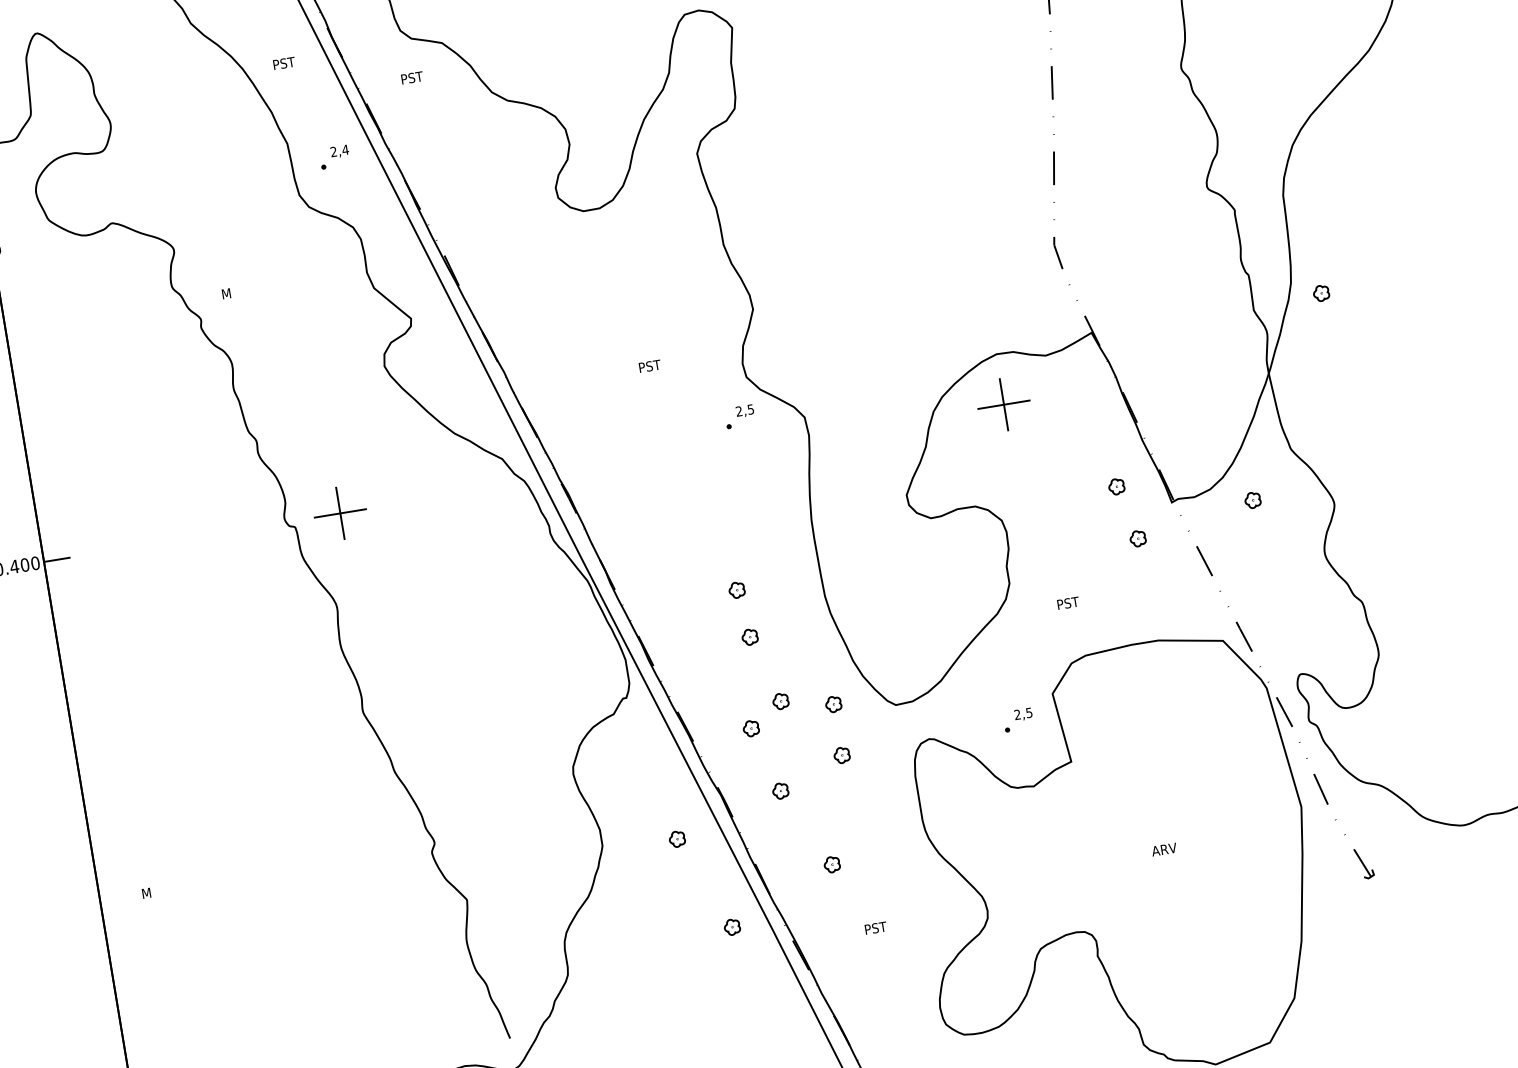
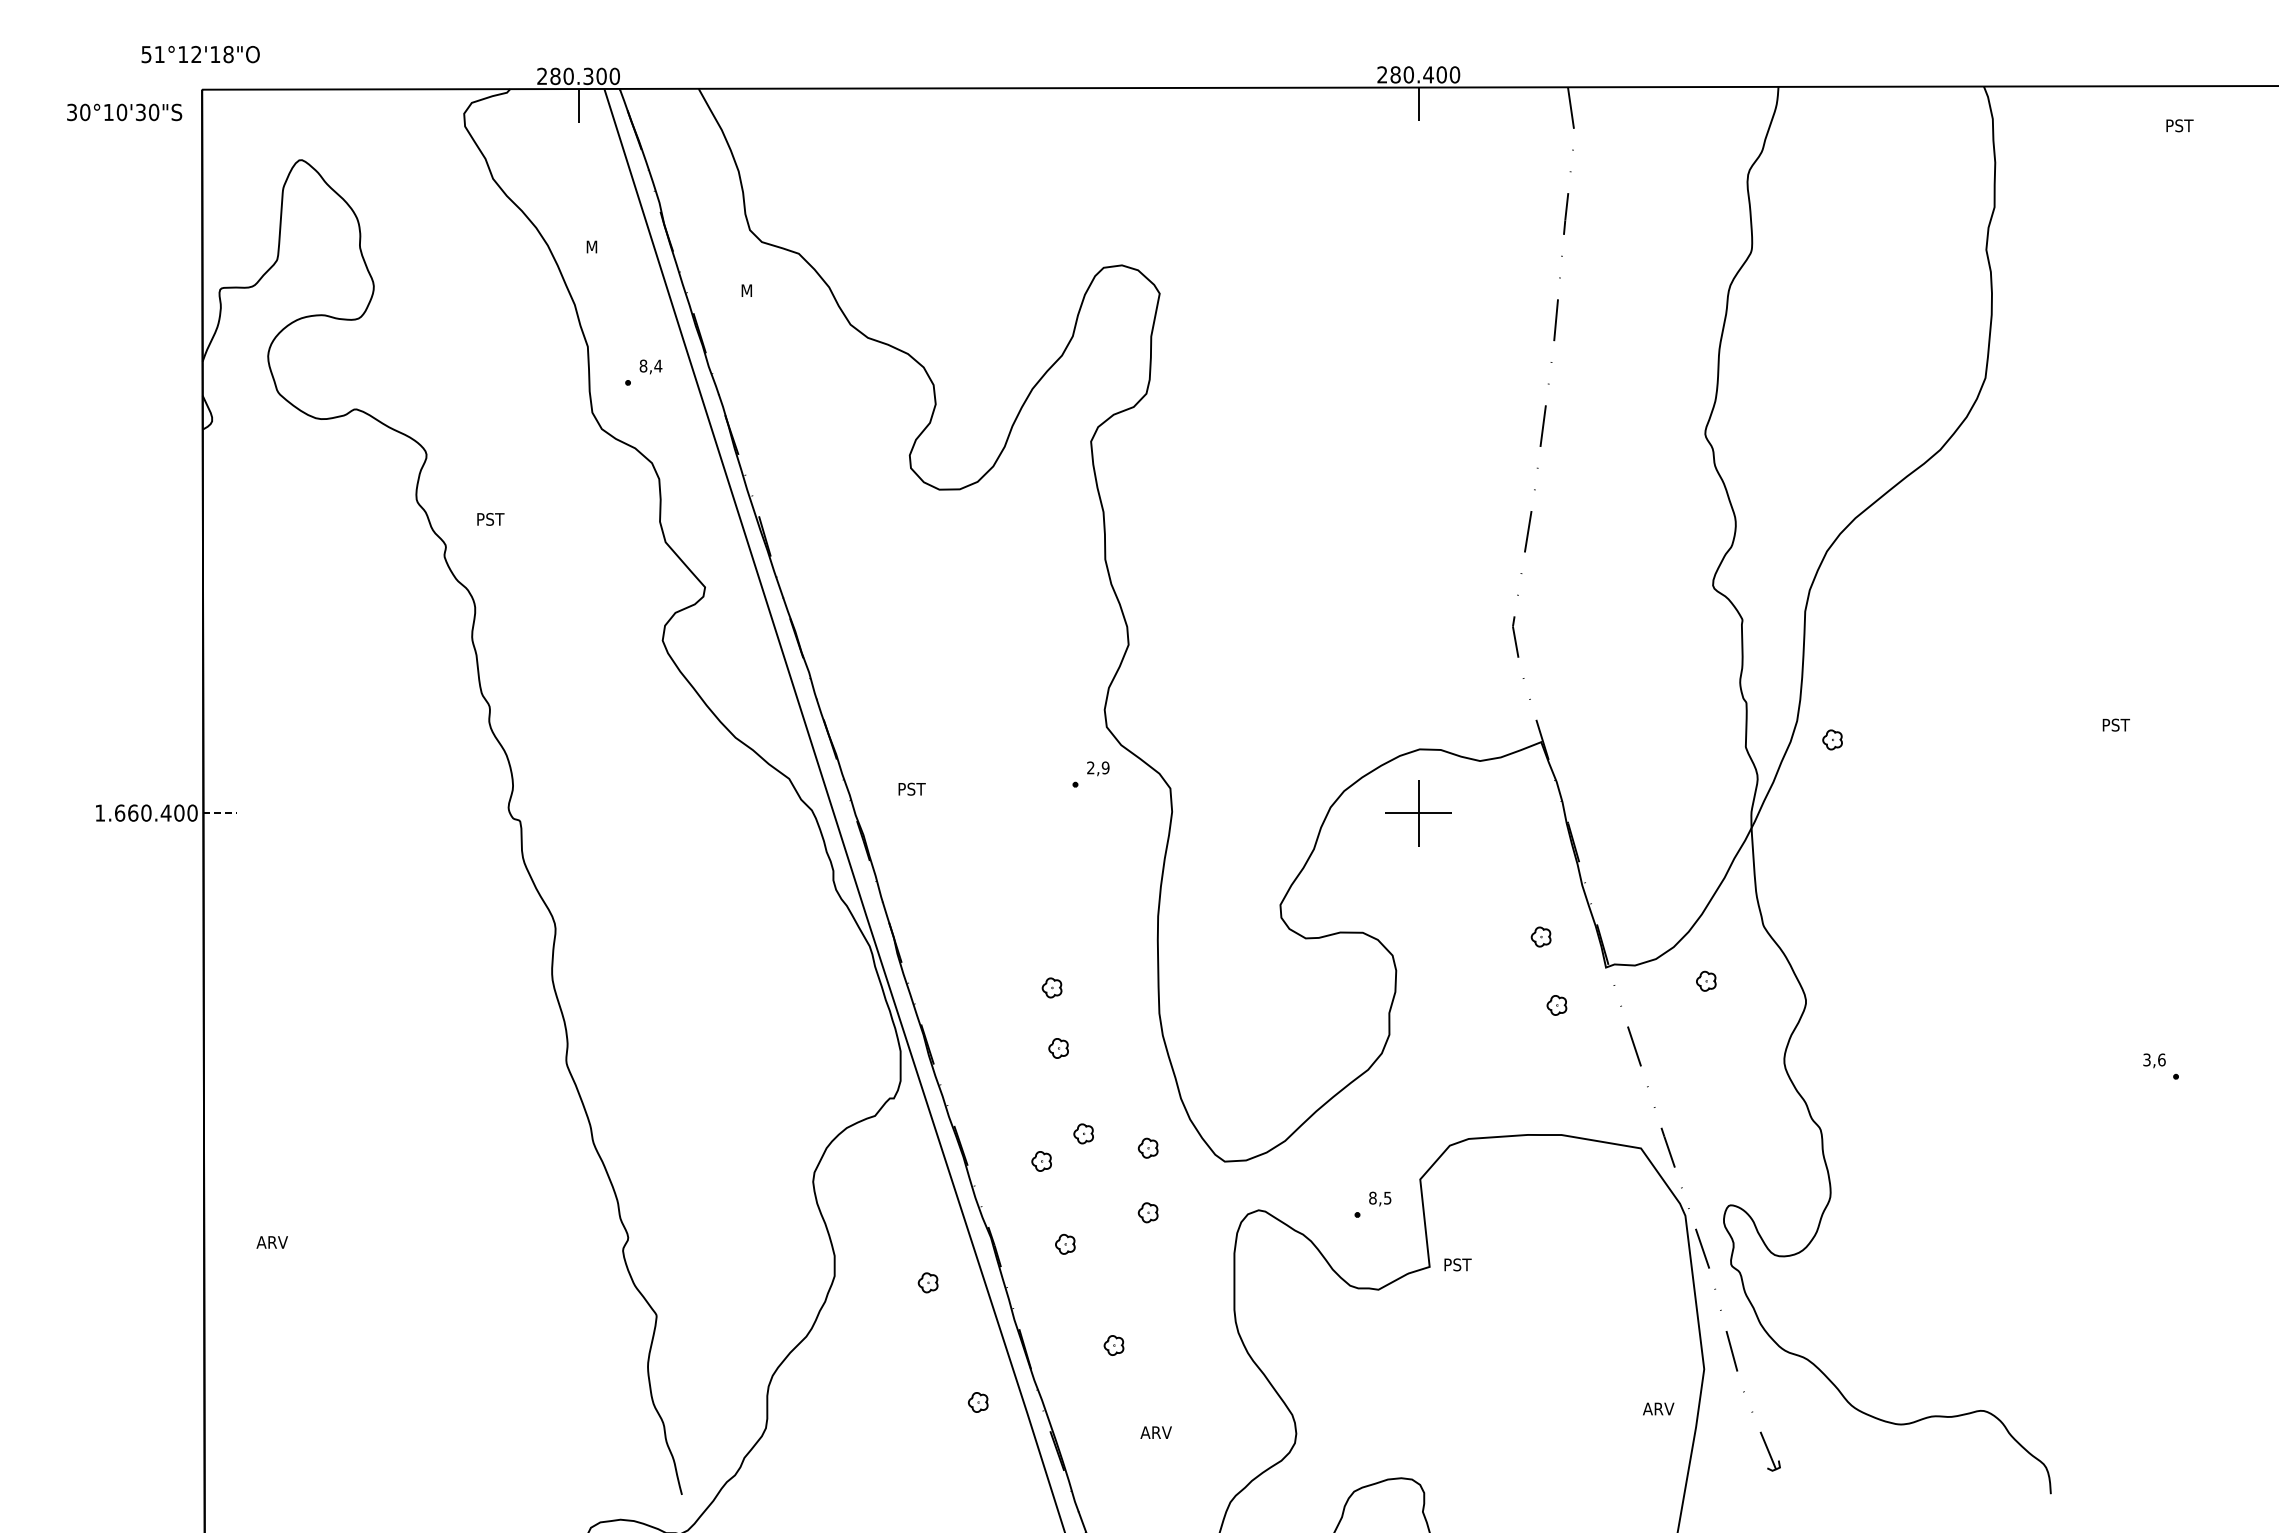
text: (284, 63) -> (600, 246), PST -> M
text: (412, 77) -> (755, 290), PST -> M
text: (333, 151) -> (643, 365), 2,4 -> 8,4
text: (233, 292) -> (491, 519), M -> PST
text: (649, 365) -> (911, 788), moved
text: (750, 409) -> (1105, 767), 2,5 -> 2,9
part: (340, 513) -> (578, 813), removed
line: (57, 560) -> (220, 813), solid -> dashed
text: (1067, 603) -> (1457, 1264), moved
text: (1017, 714) -> (1372, 1197), 2,5 -> 8,5
text: (1164, 849) -> (1658, 1408), moved
text: (153, 892) -> (271, 1242), M -> ARV
text: (876, 928) -> (1155, 1432), PST -> ARV

